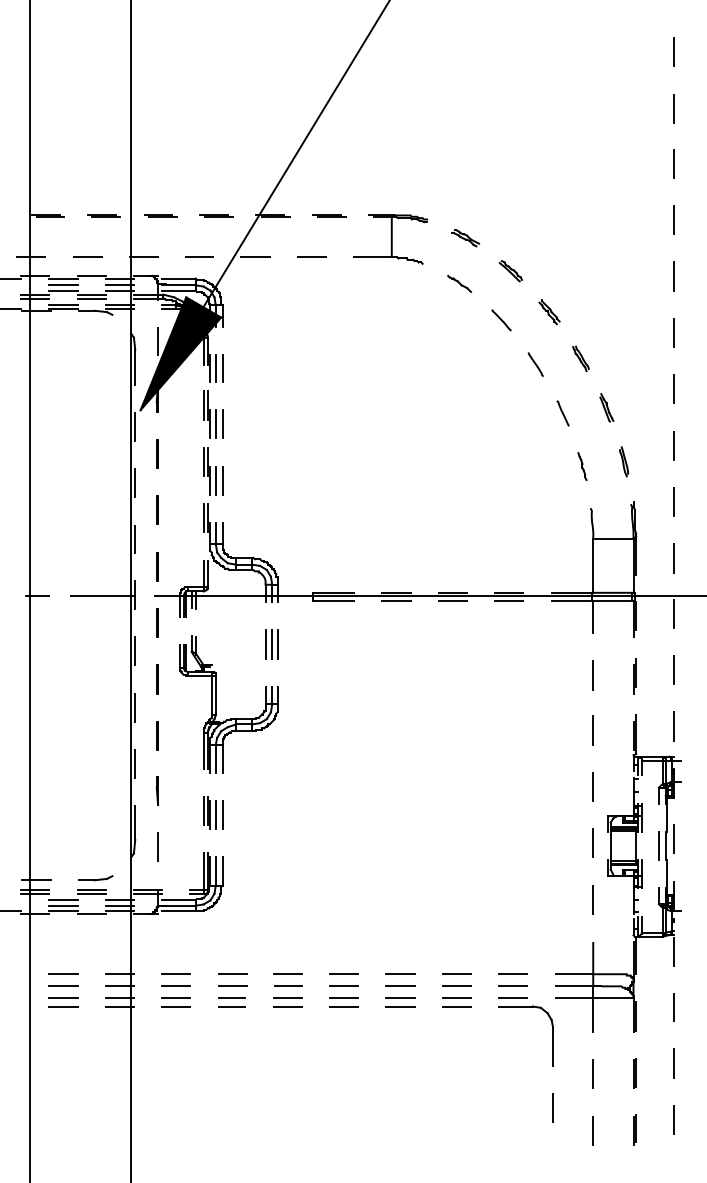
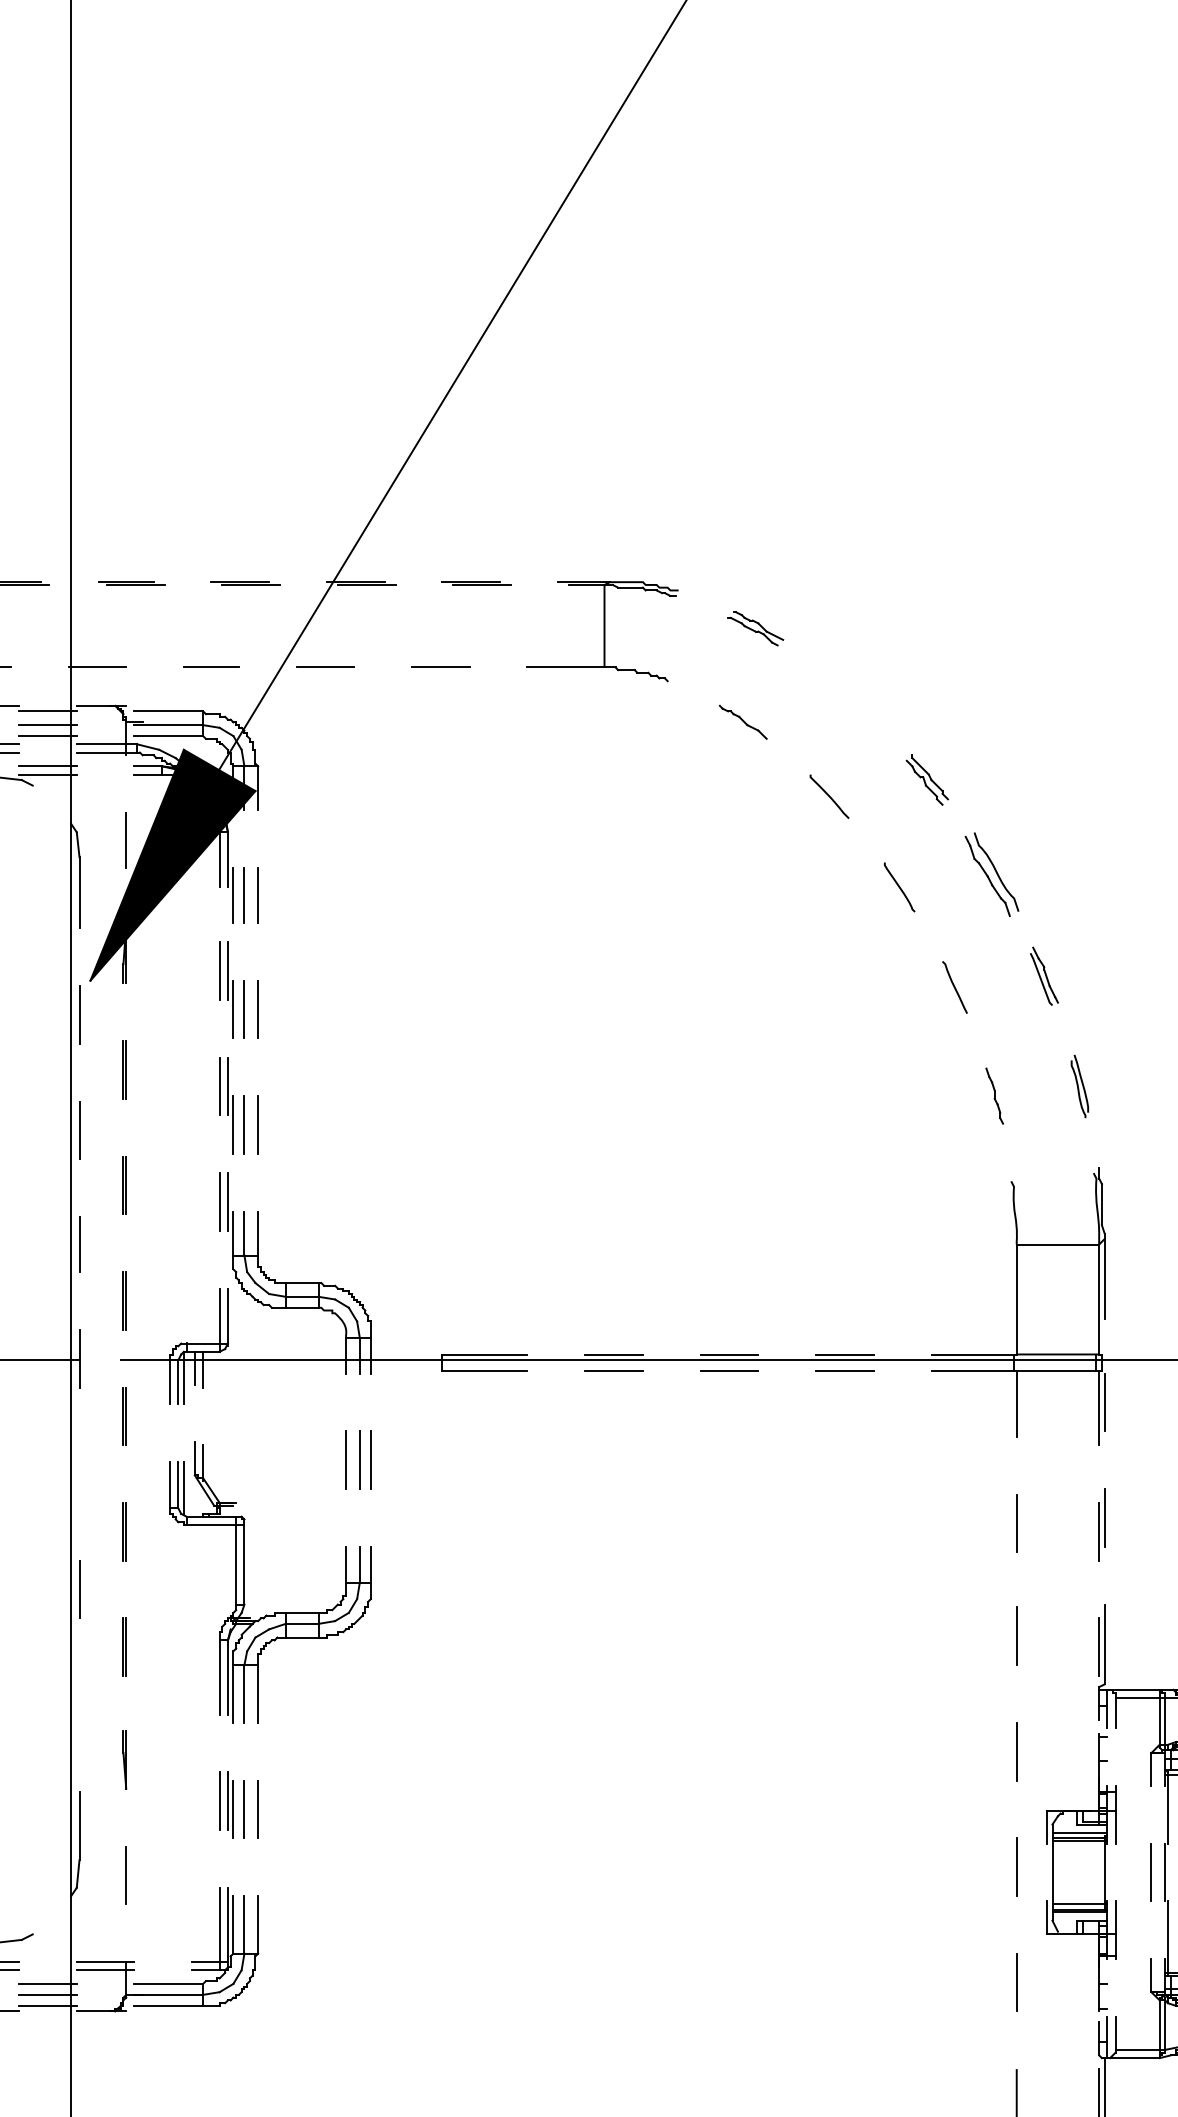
part: (510, 271) -> (847, 696), removed
part: (580, 358) -> (990, 874), size x1.6
line: (135, 651) -> (79, 1474), removed
line: (135, 763) -> (79, 1703), removed

